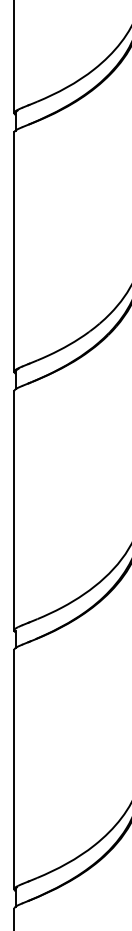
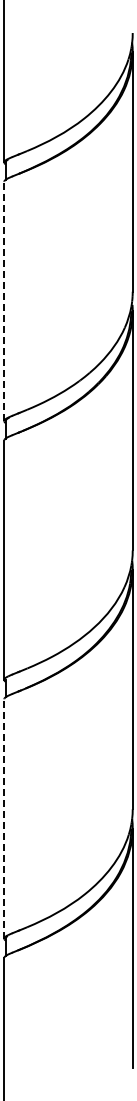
line: (14, 252) -> (4, 301), solid -> dashed
line: (14, 769) -> (4, 818), solid -> dashed

